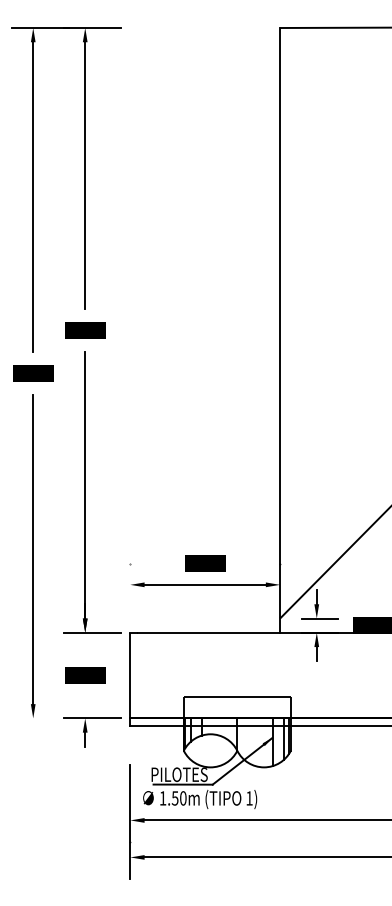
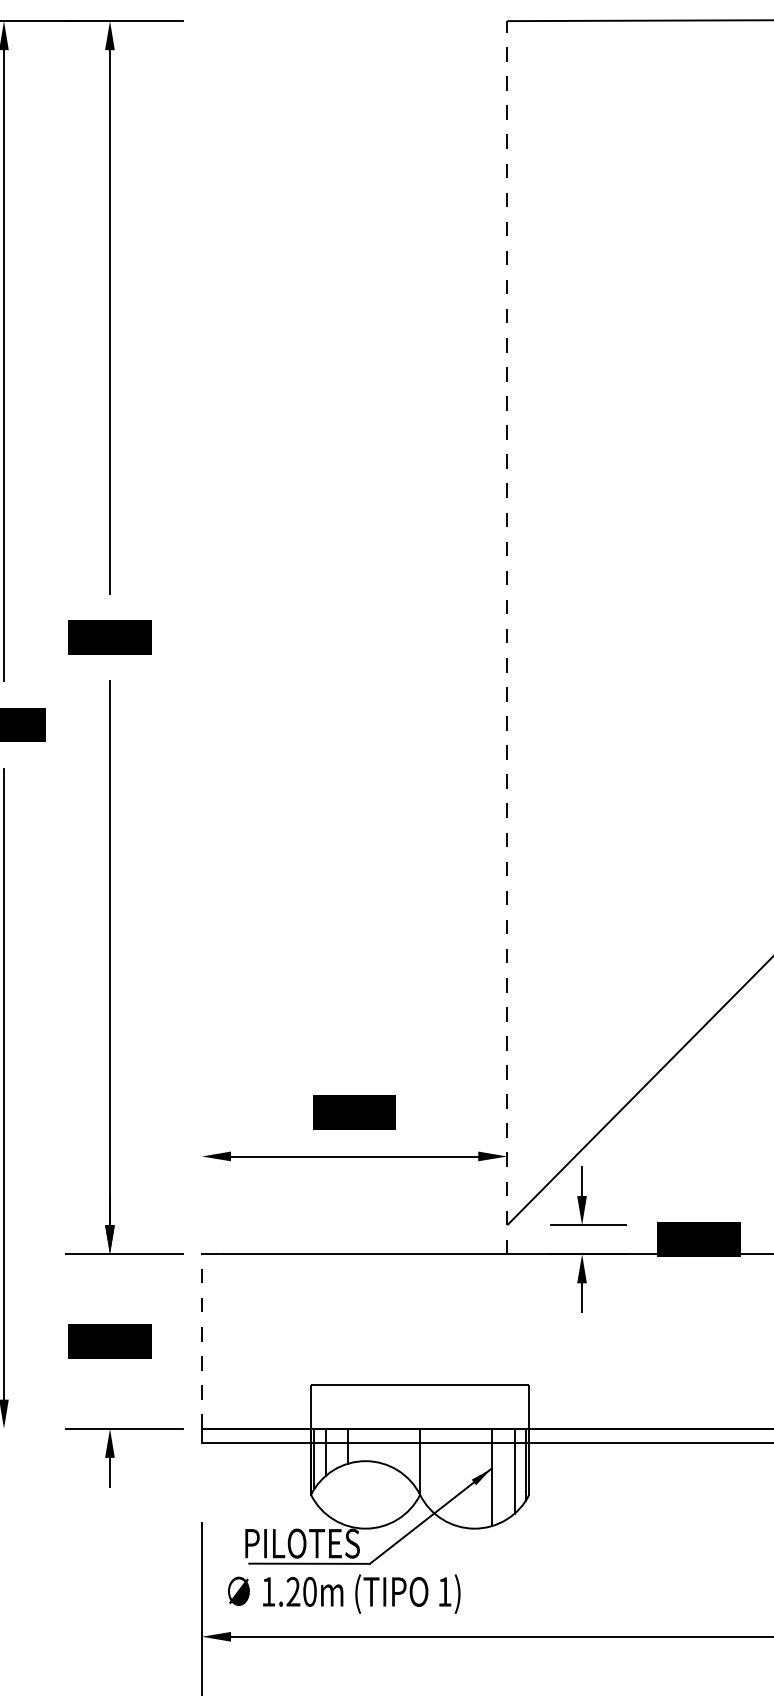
line: (280, 329) -> (508, 635), solid -> dashed
line: (130, 675) -> (202, 1341), solid -> dashed
text: (174, 798) -> (291, 1592), 1.50m -> 1.20m

